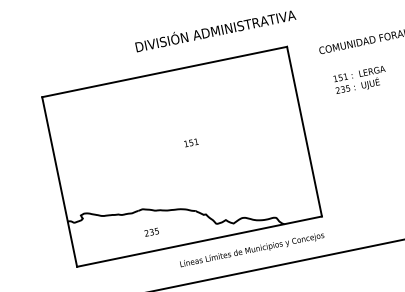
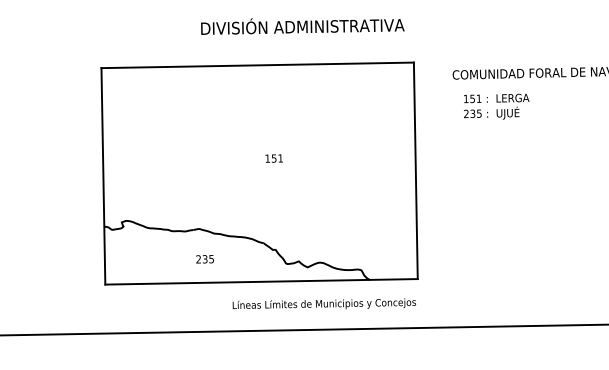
text: (215, 30) -> (302, 26), moved
text: (360, 80) -> (496, 106), moved

